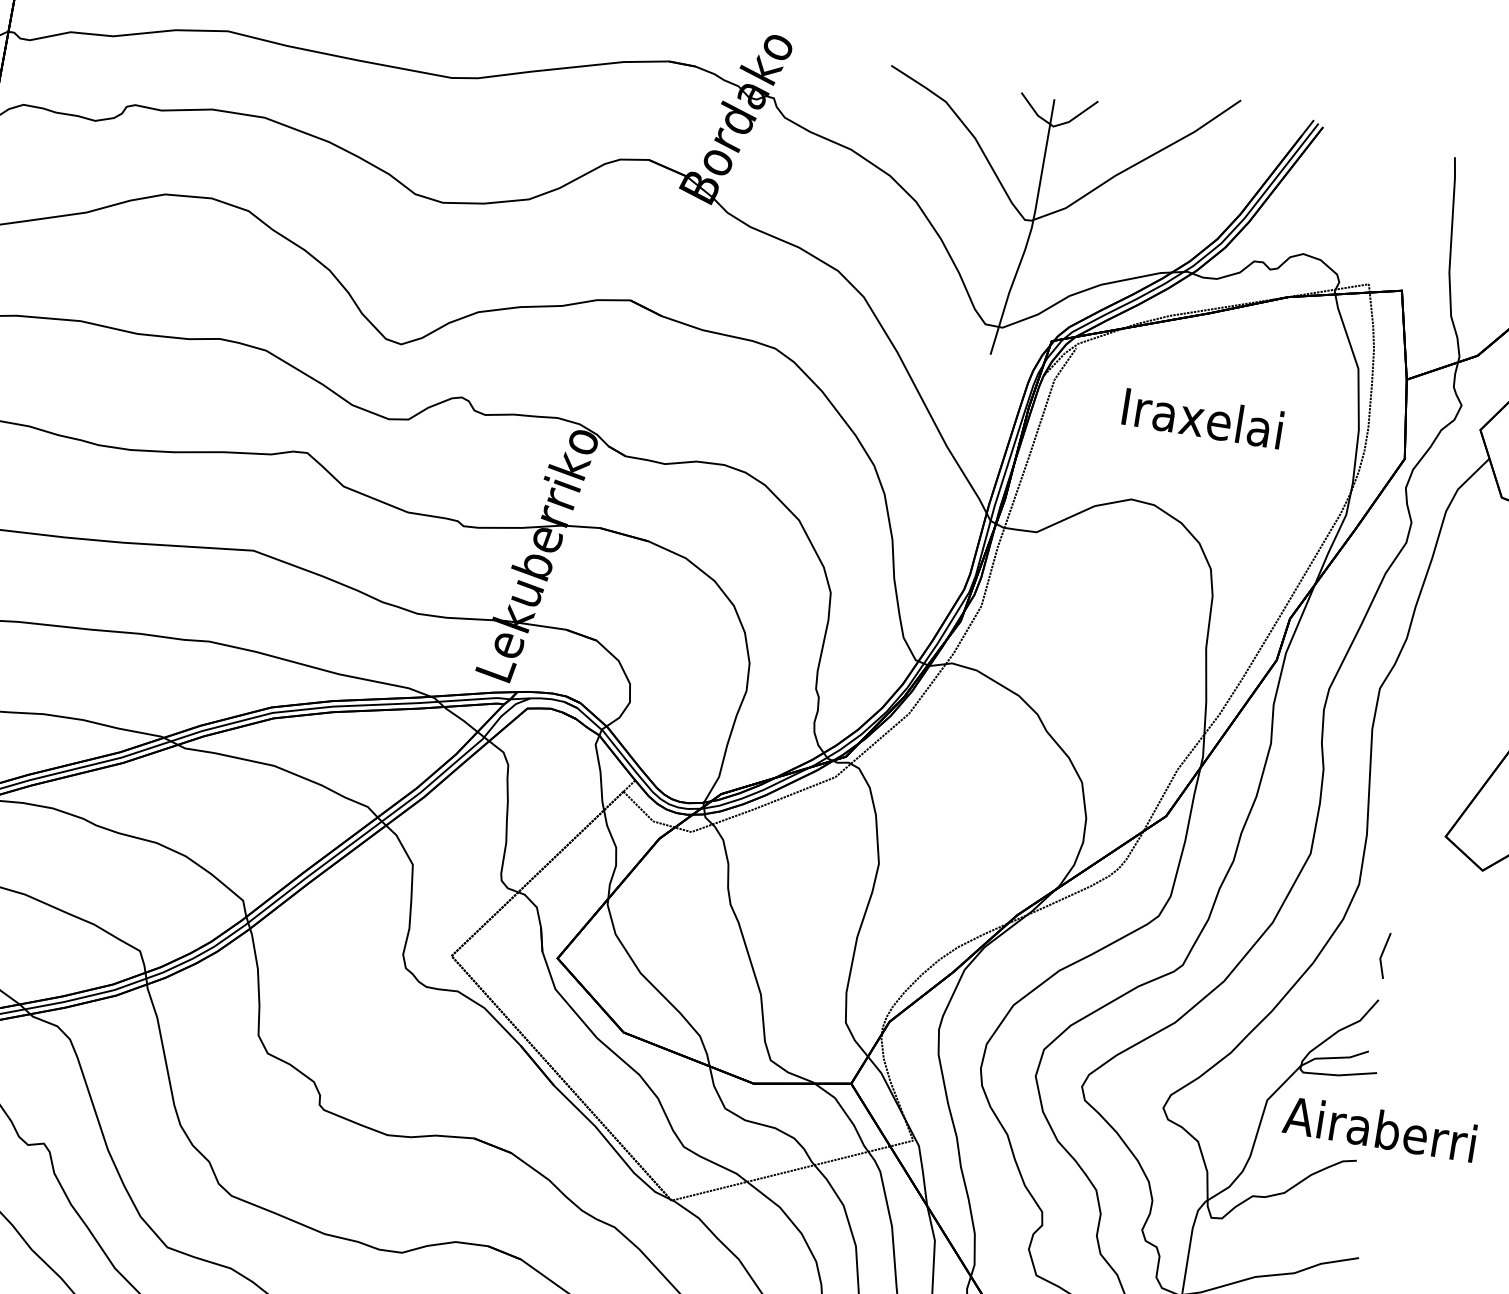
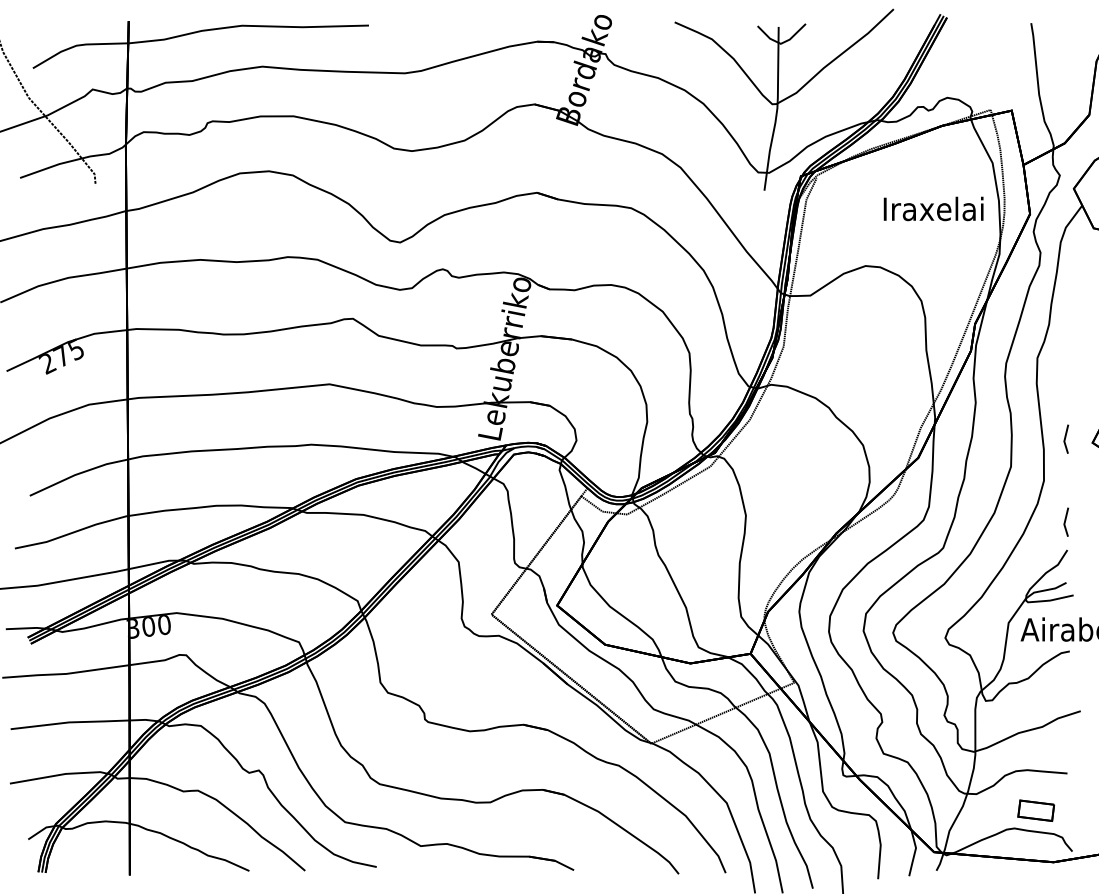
text: (1202, 417) -> (933, 208), moved
line: (1405, 821) -> (1066, 437), added

